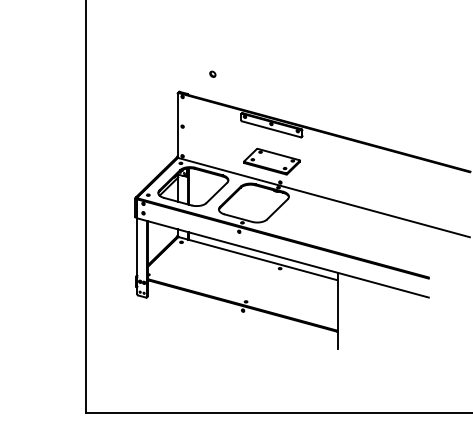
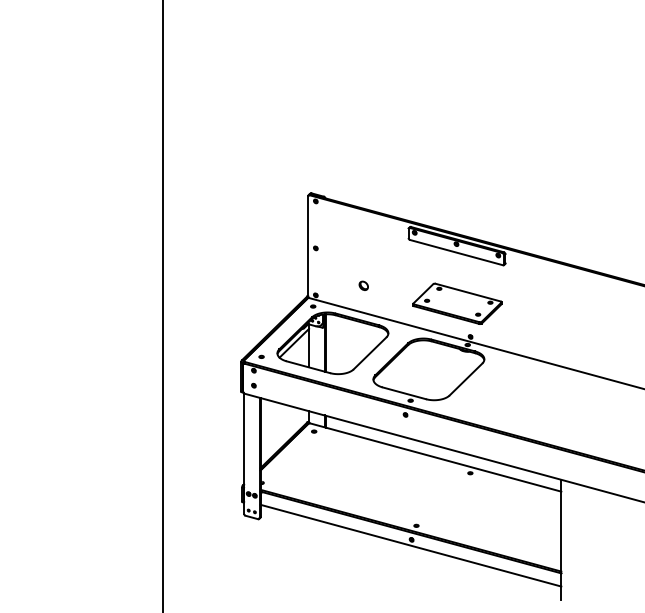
part: (212, 73) -> (363, 284), moved
line: (242, 314) -> (410, 545), added

